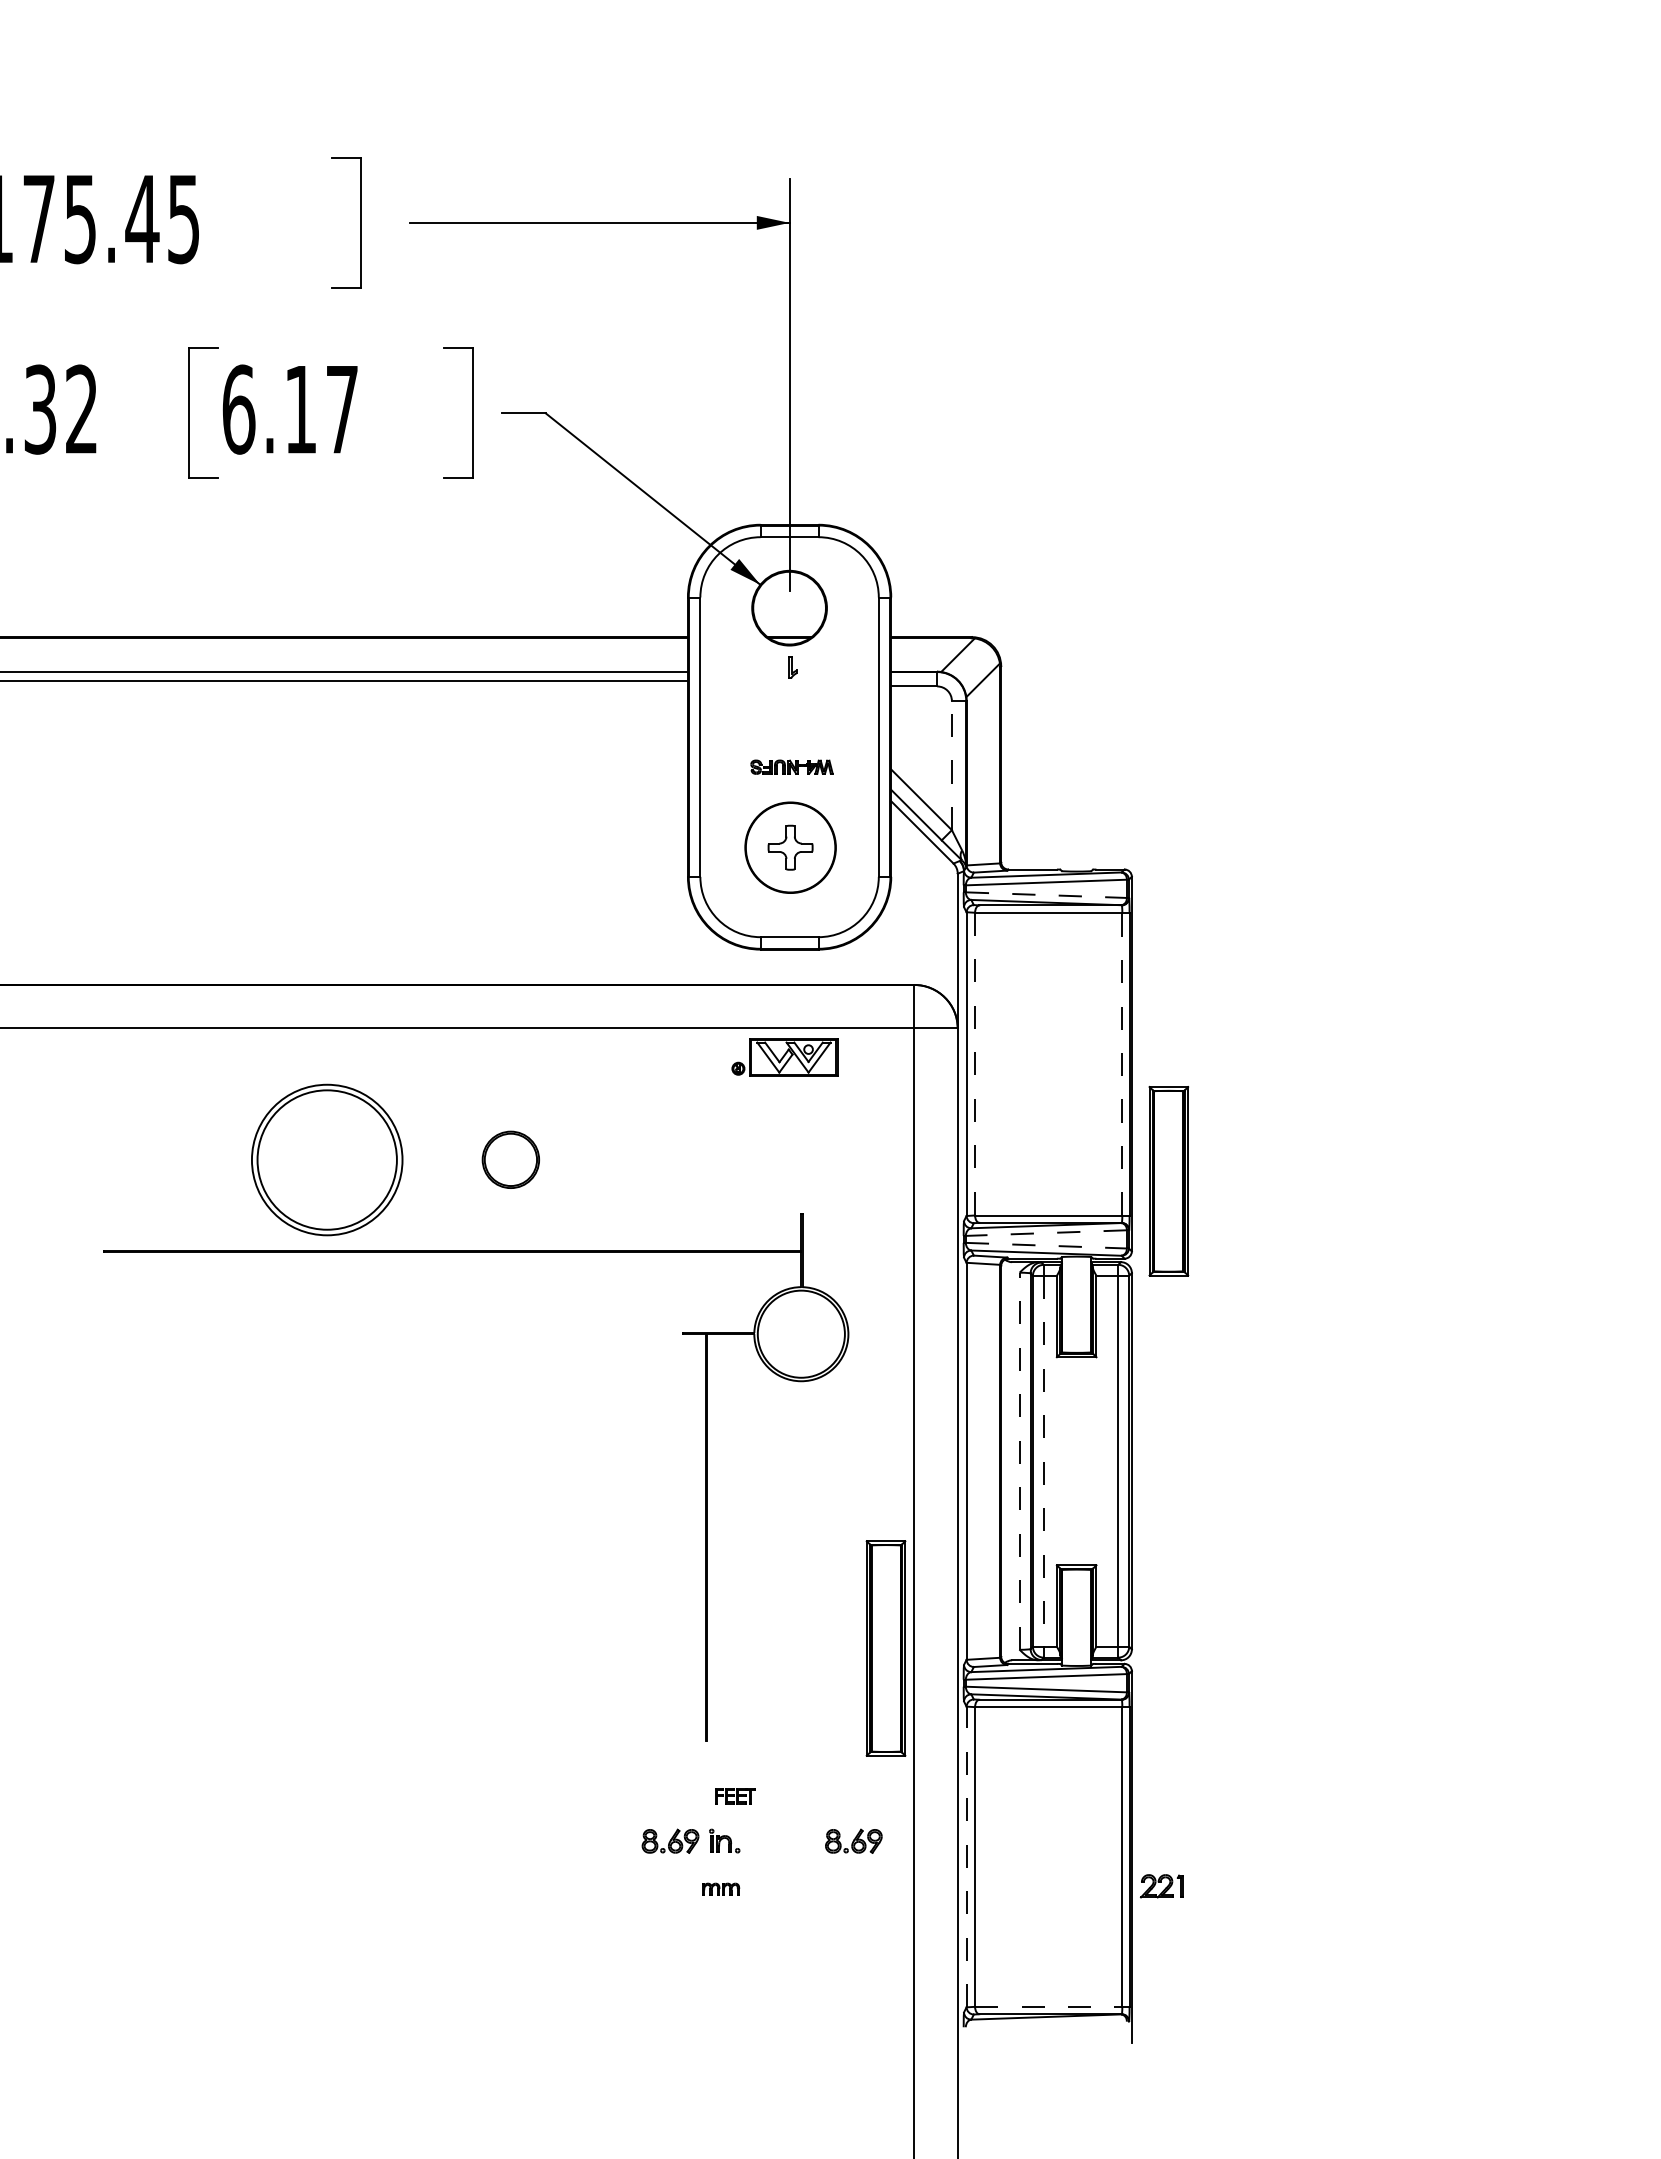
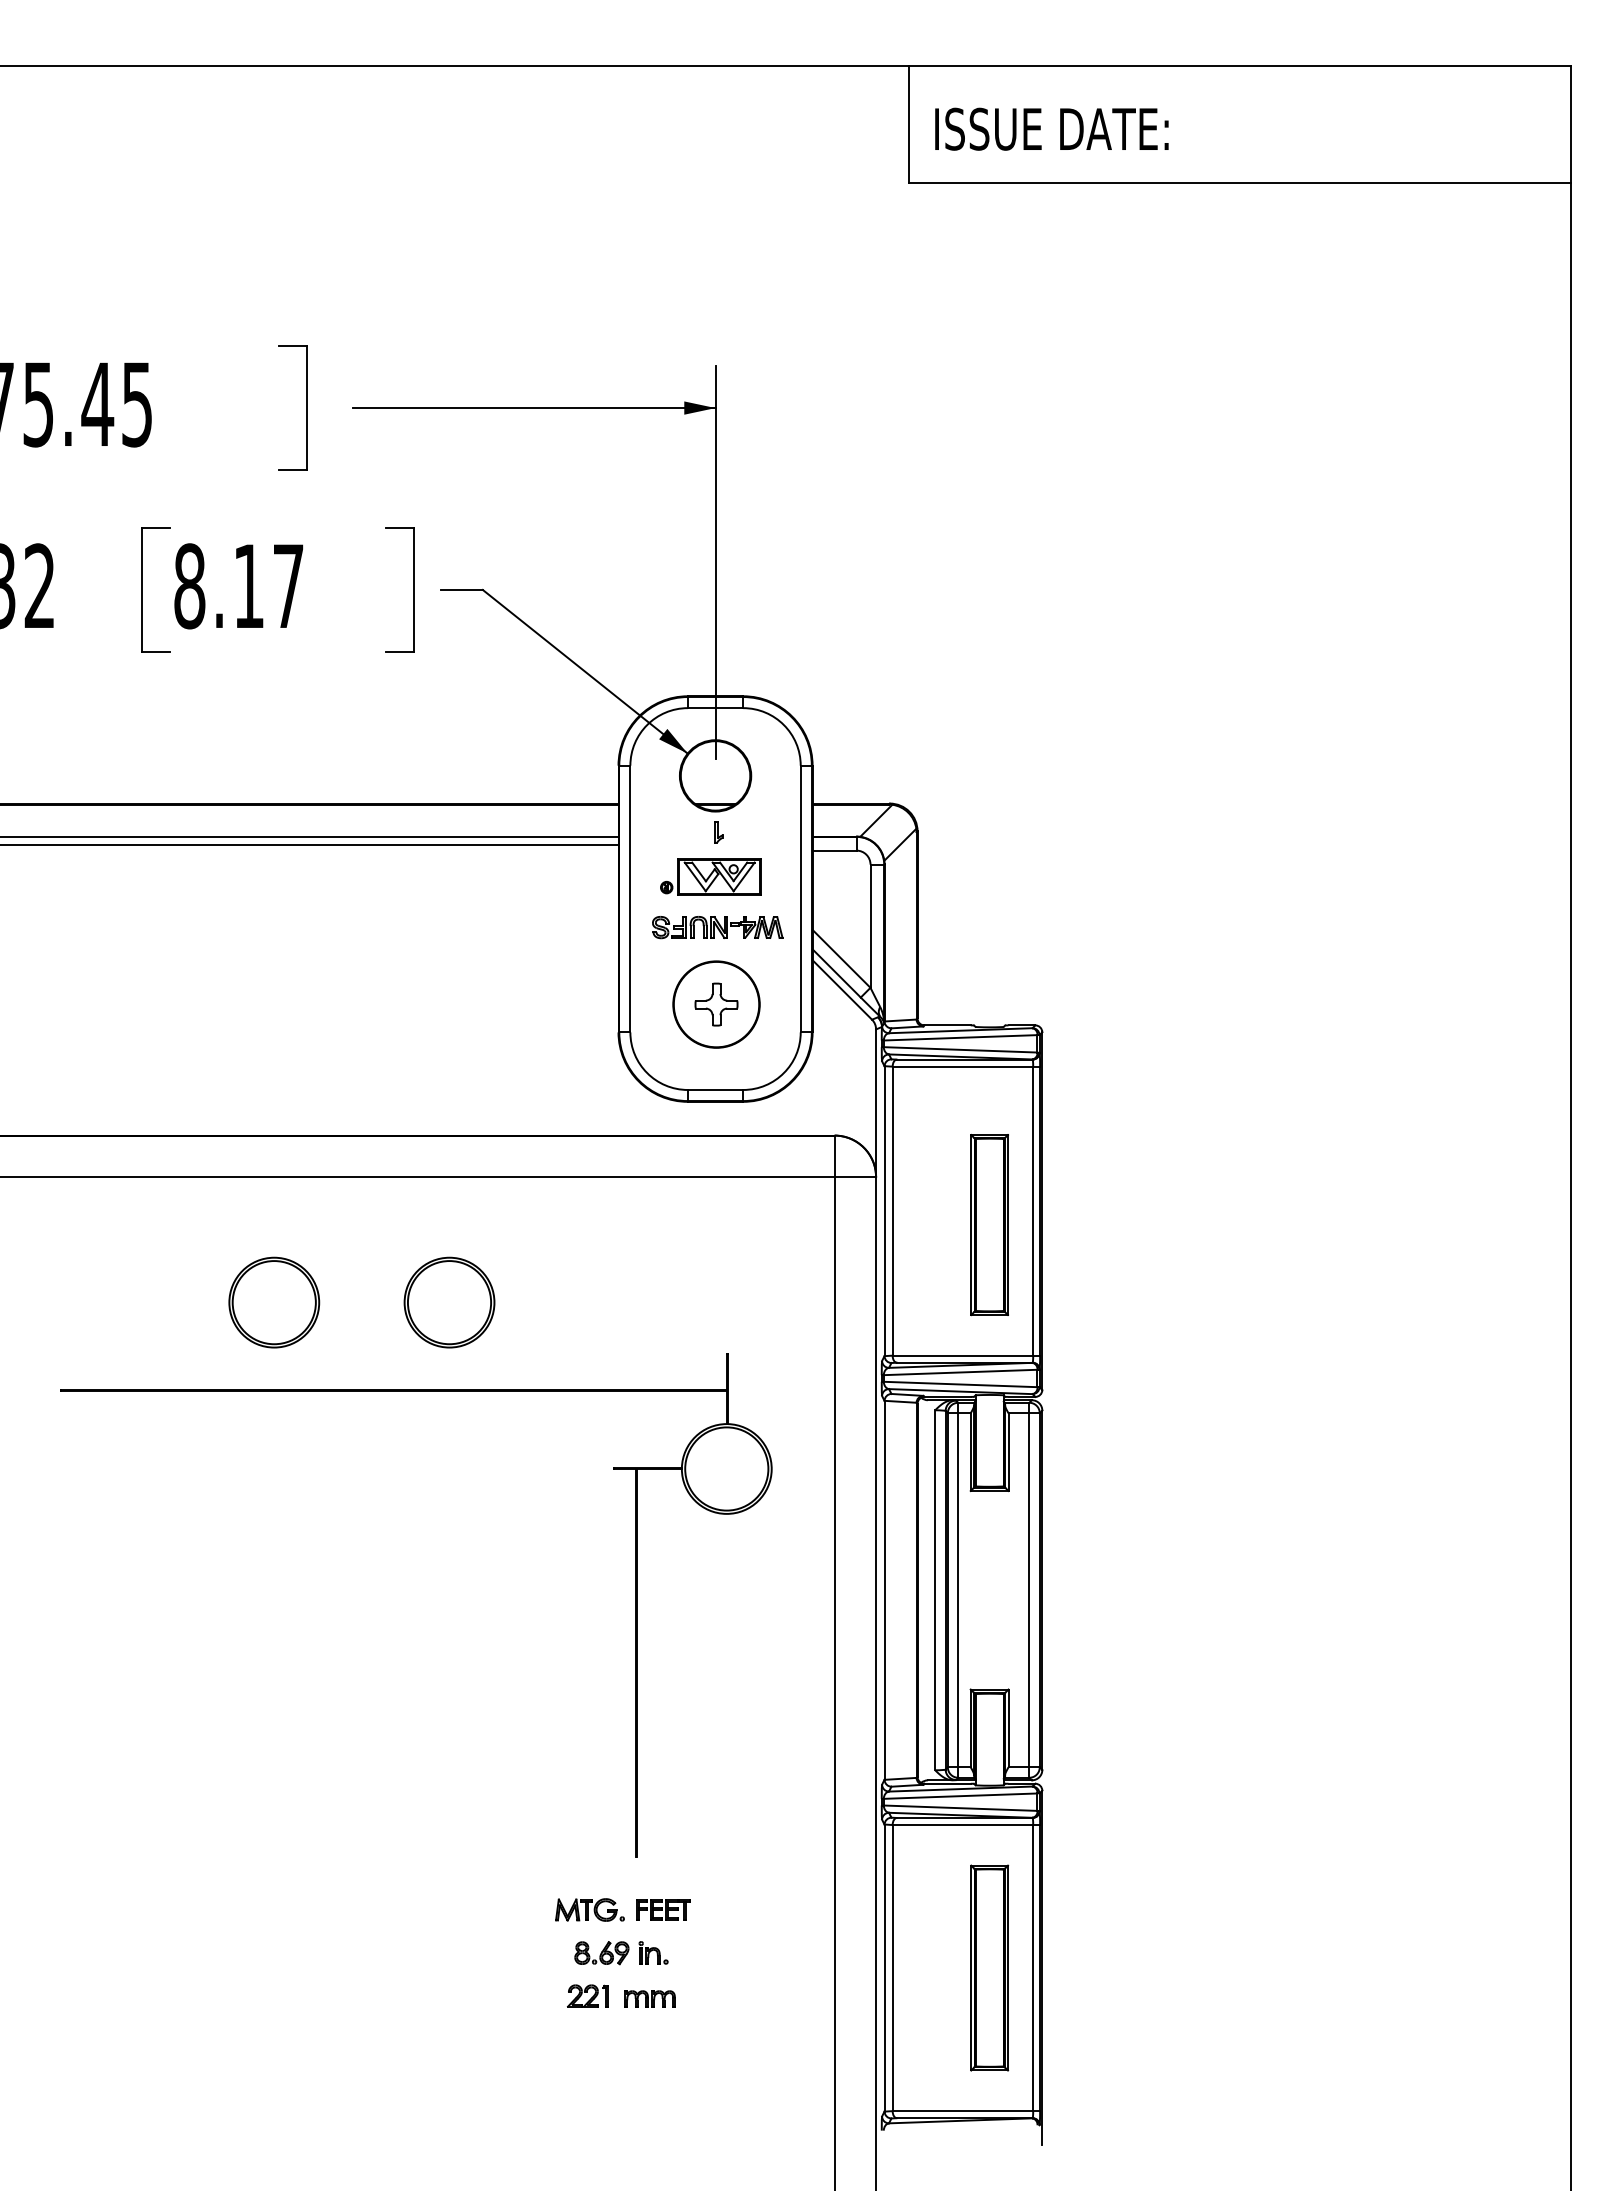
text: (238, 409) -> (189, 586), 6.17 -> 8.17
line: (951, 765) -> (870, 926), dashed -> solid
part: (791, 766) -> (717, 927), size x1.67
line: (1046, 894) -> (960, 1049), dashed -> solid
part: (784, 1057) -> (710, 876), moved
line: (974, 1064) -> (892, 1211), dashed -> solid
line: (1122, 1064) -> (1033, 1211), dashed -> solid
part: (327, 1159) -> (274, 1302), size x0.62
part: (510, 1159) -> (449, 1302), size x1.67
part: (1168, 1181) -> (989, 1225), moved
line: (1046, 1233) -> (960, 1372), dashed -> solid
line: (1046, 1245) -> (960, 1384), dashed -> solid
line: (1019, 1461) -> (935, 1590), dashed -> solid
line: (1044, 1461) -> (958, 1590), dashed -> solid
part: (885, 1647) -> (989, 1967), moved
part: (657, 1795) -> (589, 1909), added
part: (735, 1795) -> (663, 1909), size x1.43
part: (853, 1841) -> (776, 1953), removed
line: (966, 1856) -> (884, 1967), dashed -> solid
part: (1161, 1885) -> (587, 1995), moved
part: (720, 1888) -> (649, 1998), size x1.43
line: (1049, 2007) -> (963, 2111), dashed -> solid

